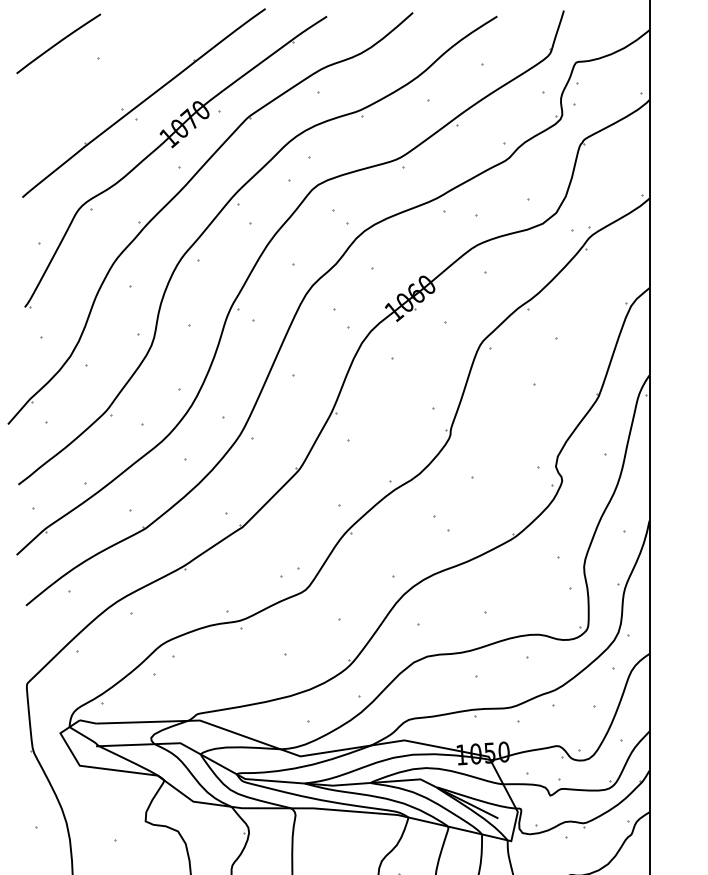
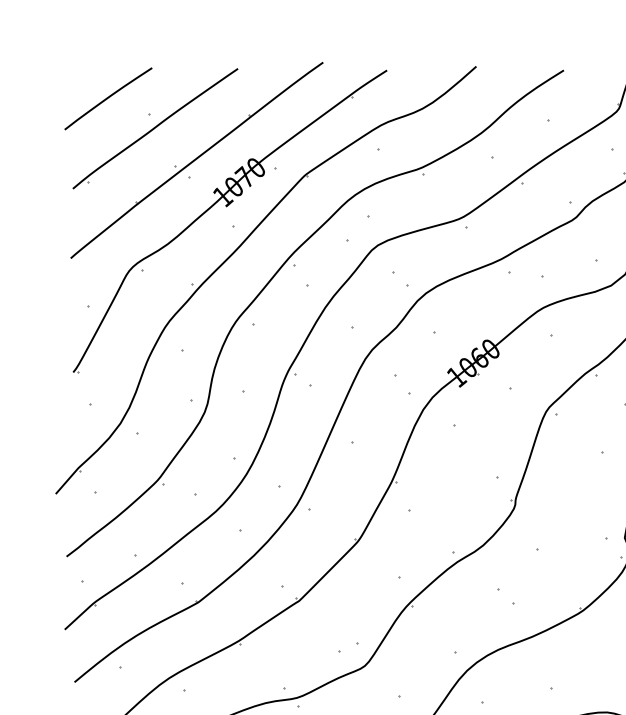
part: (103, 72) -> (154, 128), added

